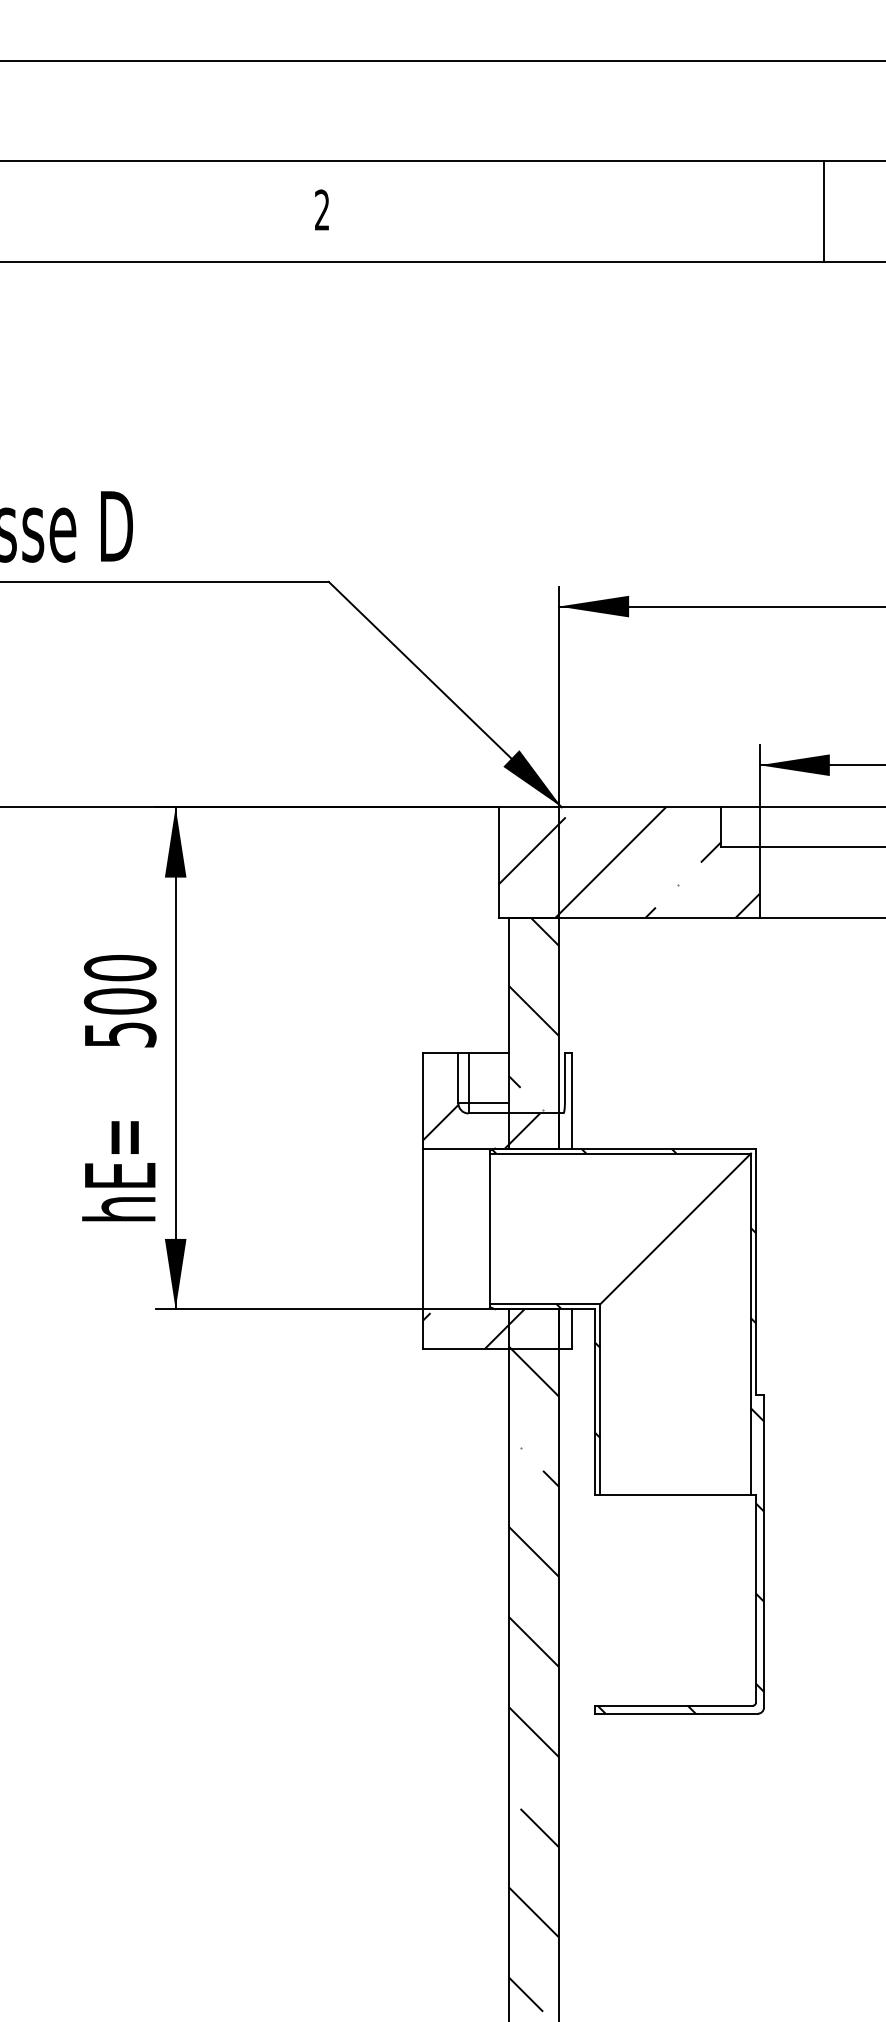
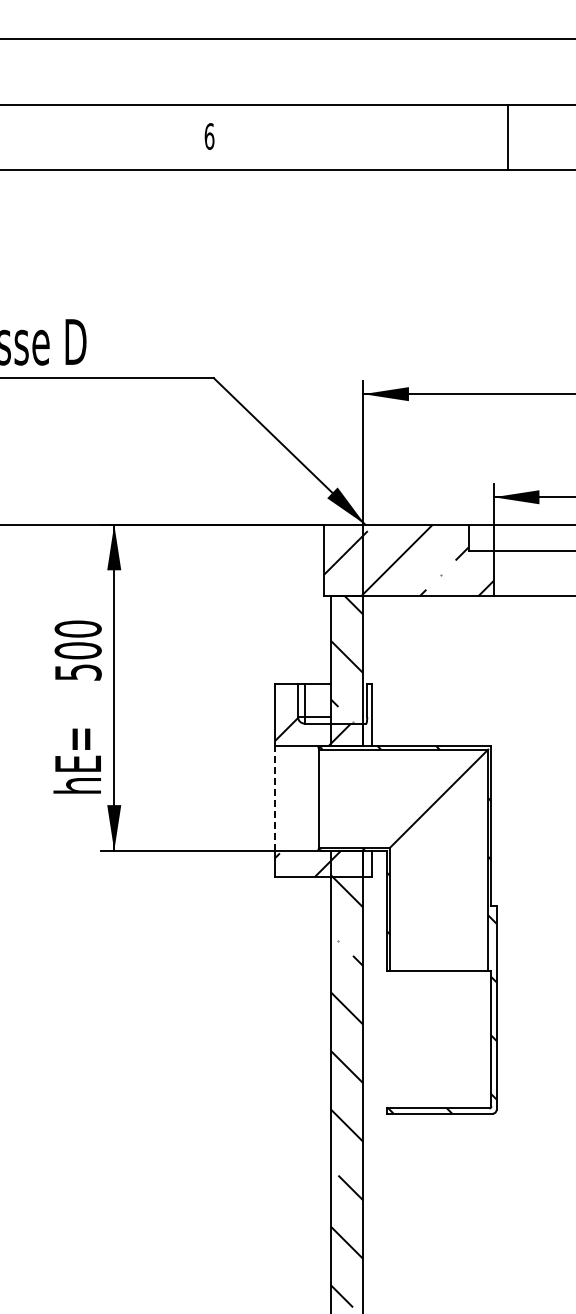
text: (322, 210) -> (209, 136), 2 -> 6
line: (823, 210) -> (508, 136), moved
line: (423, 1228) -> (275, 798), solid -> dashed

